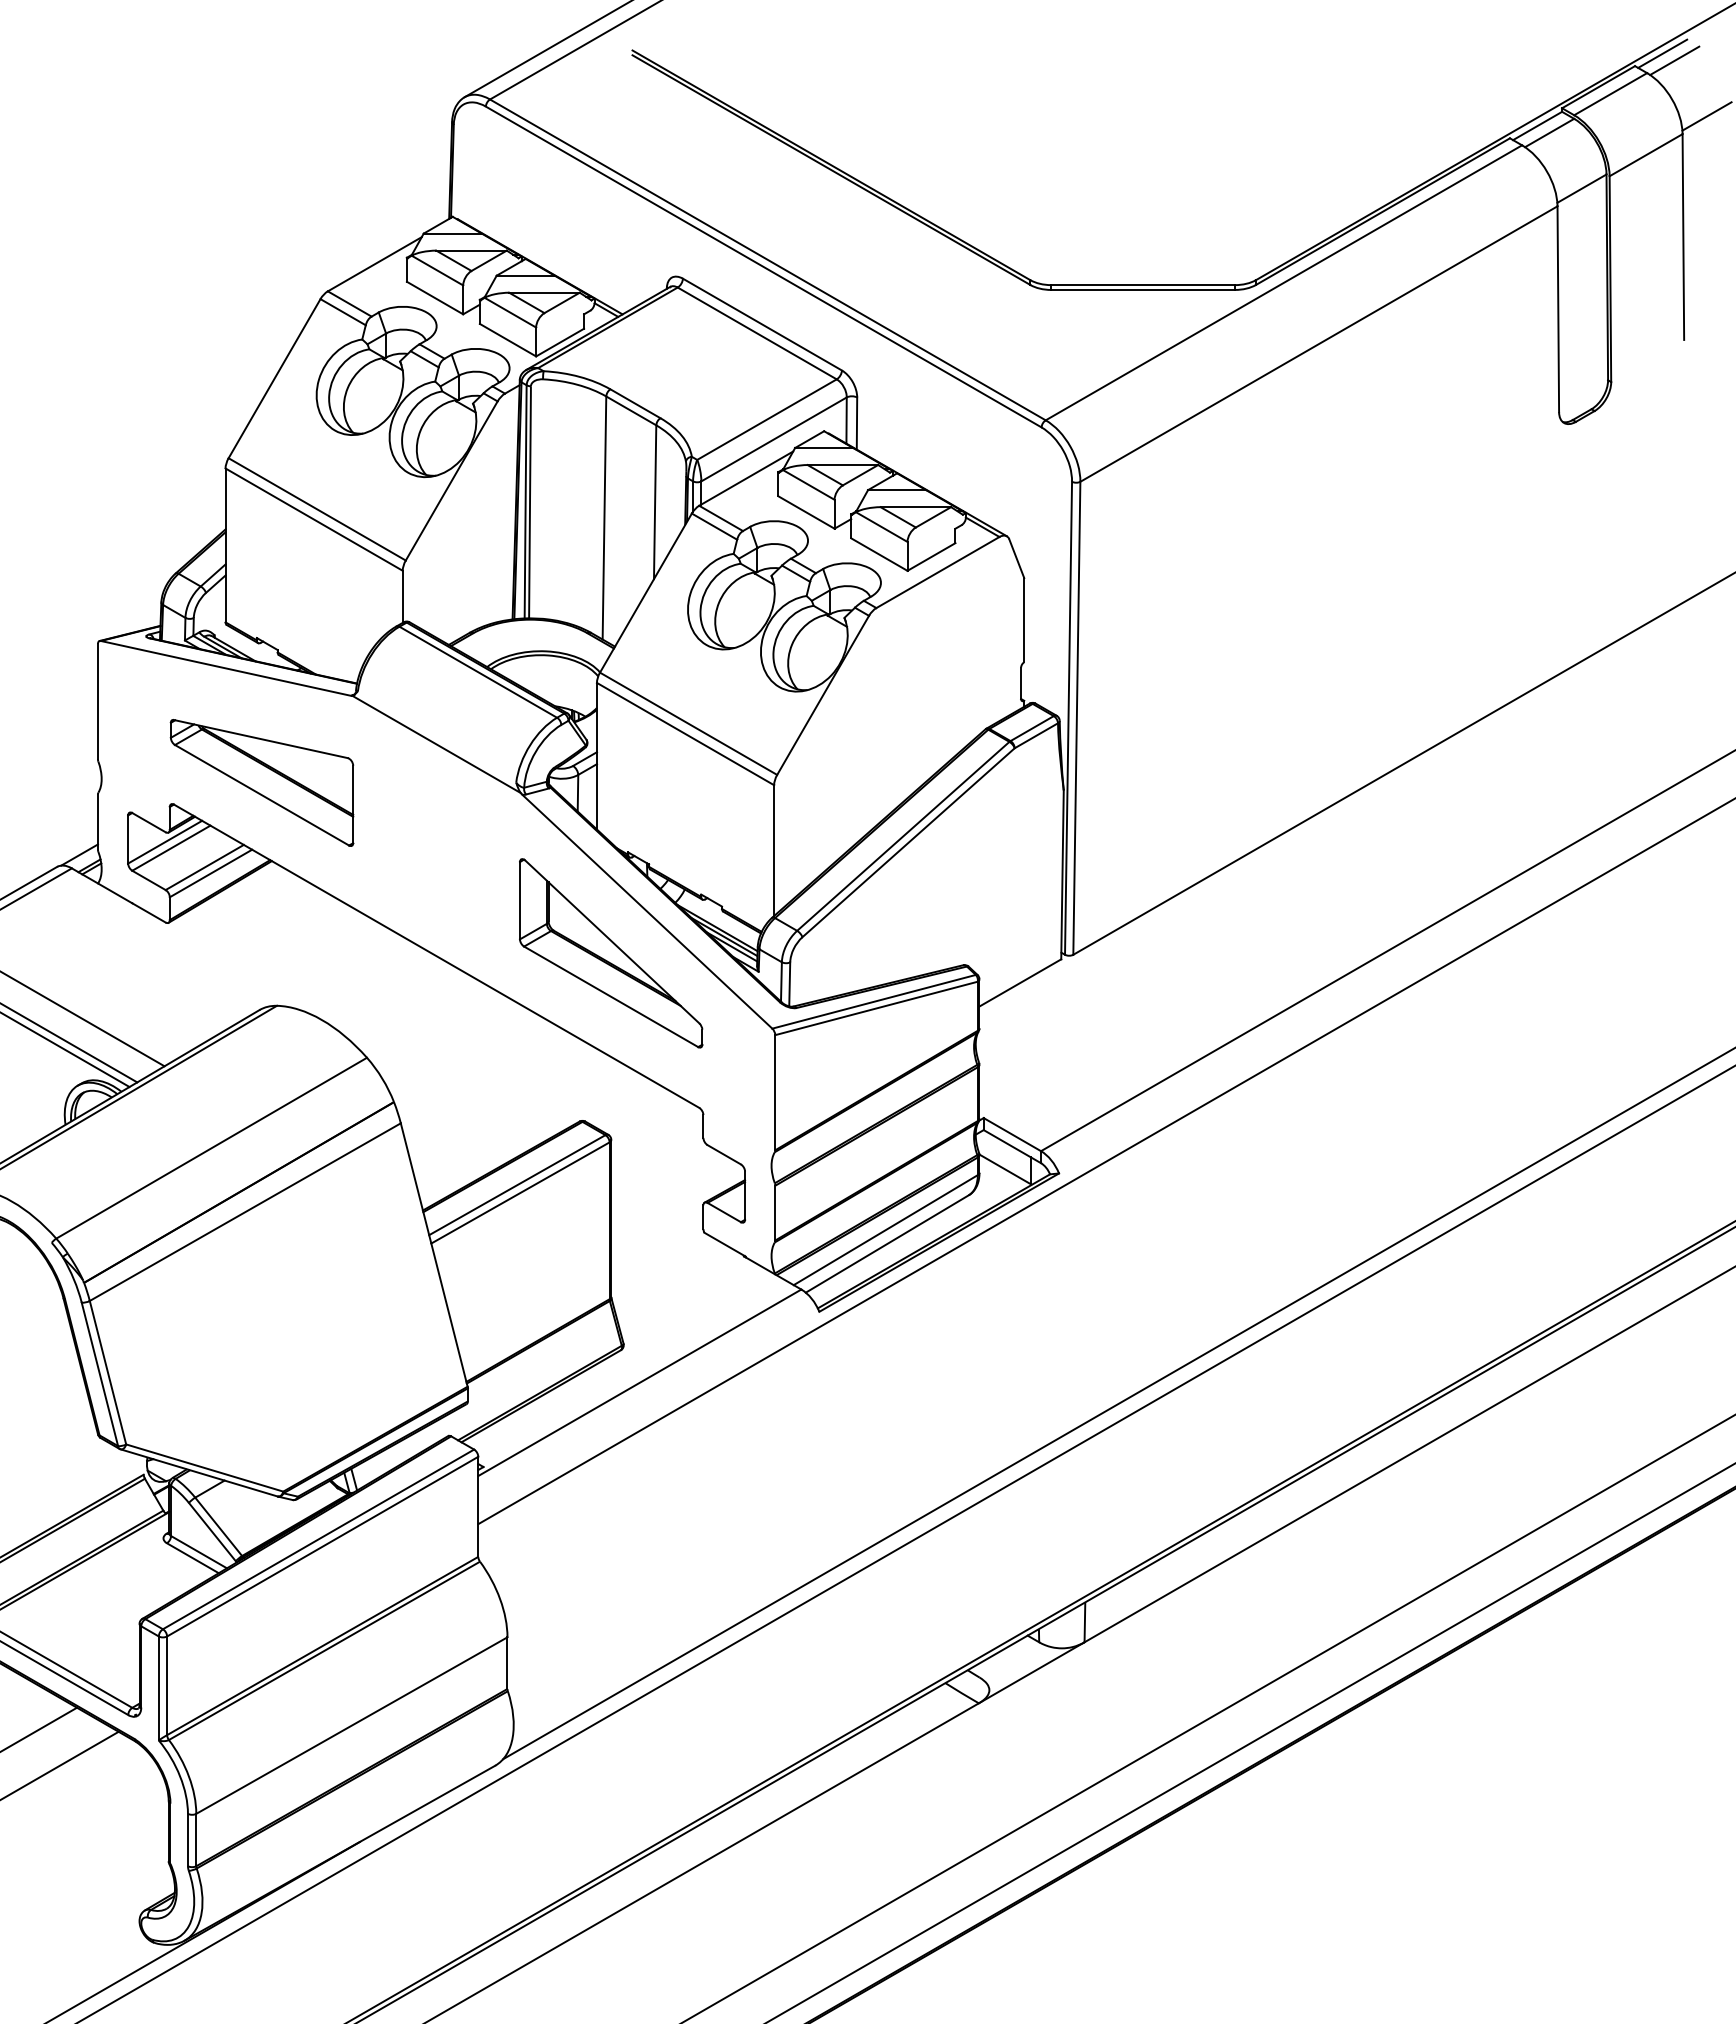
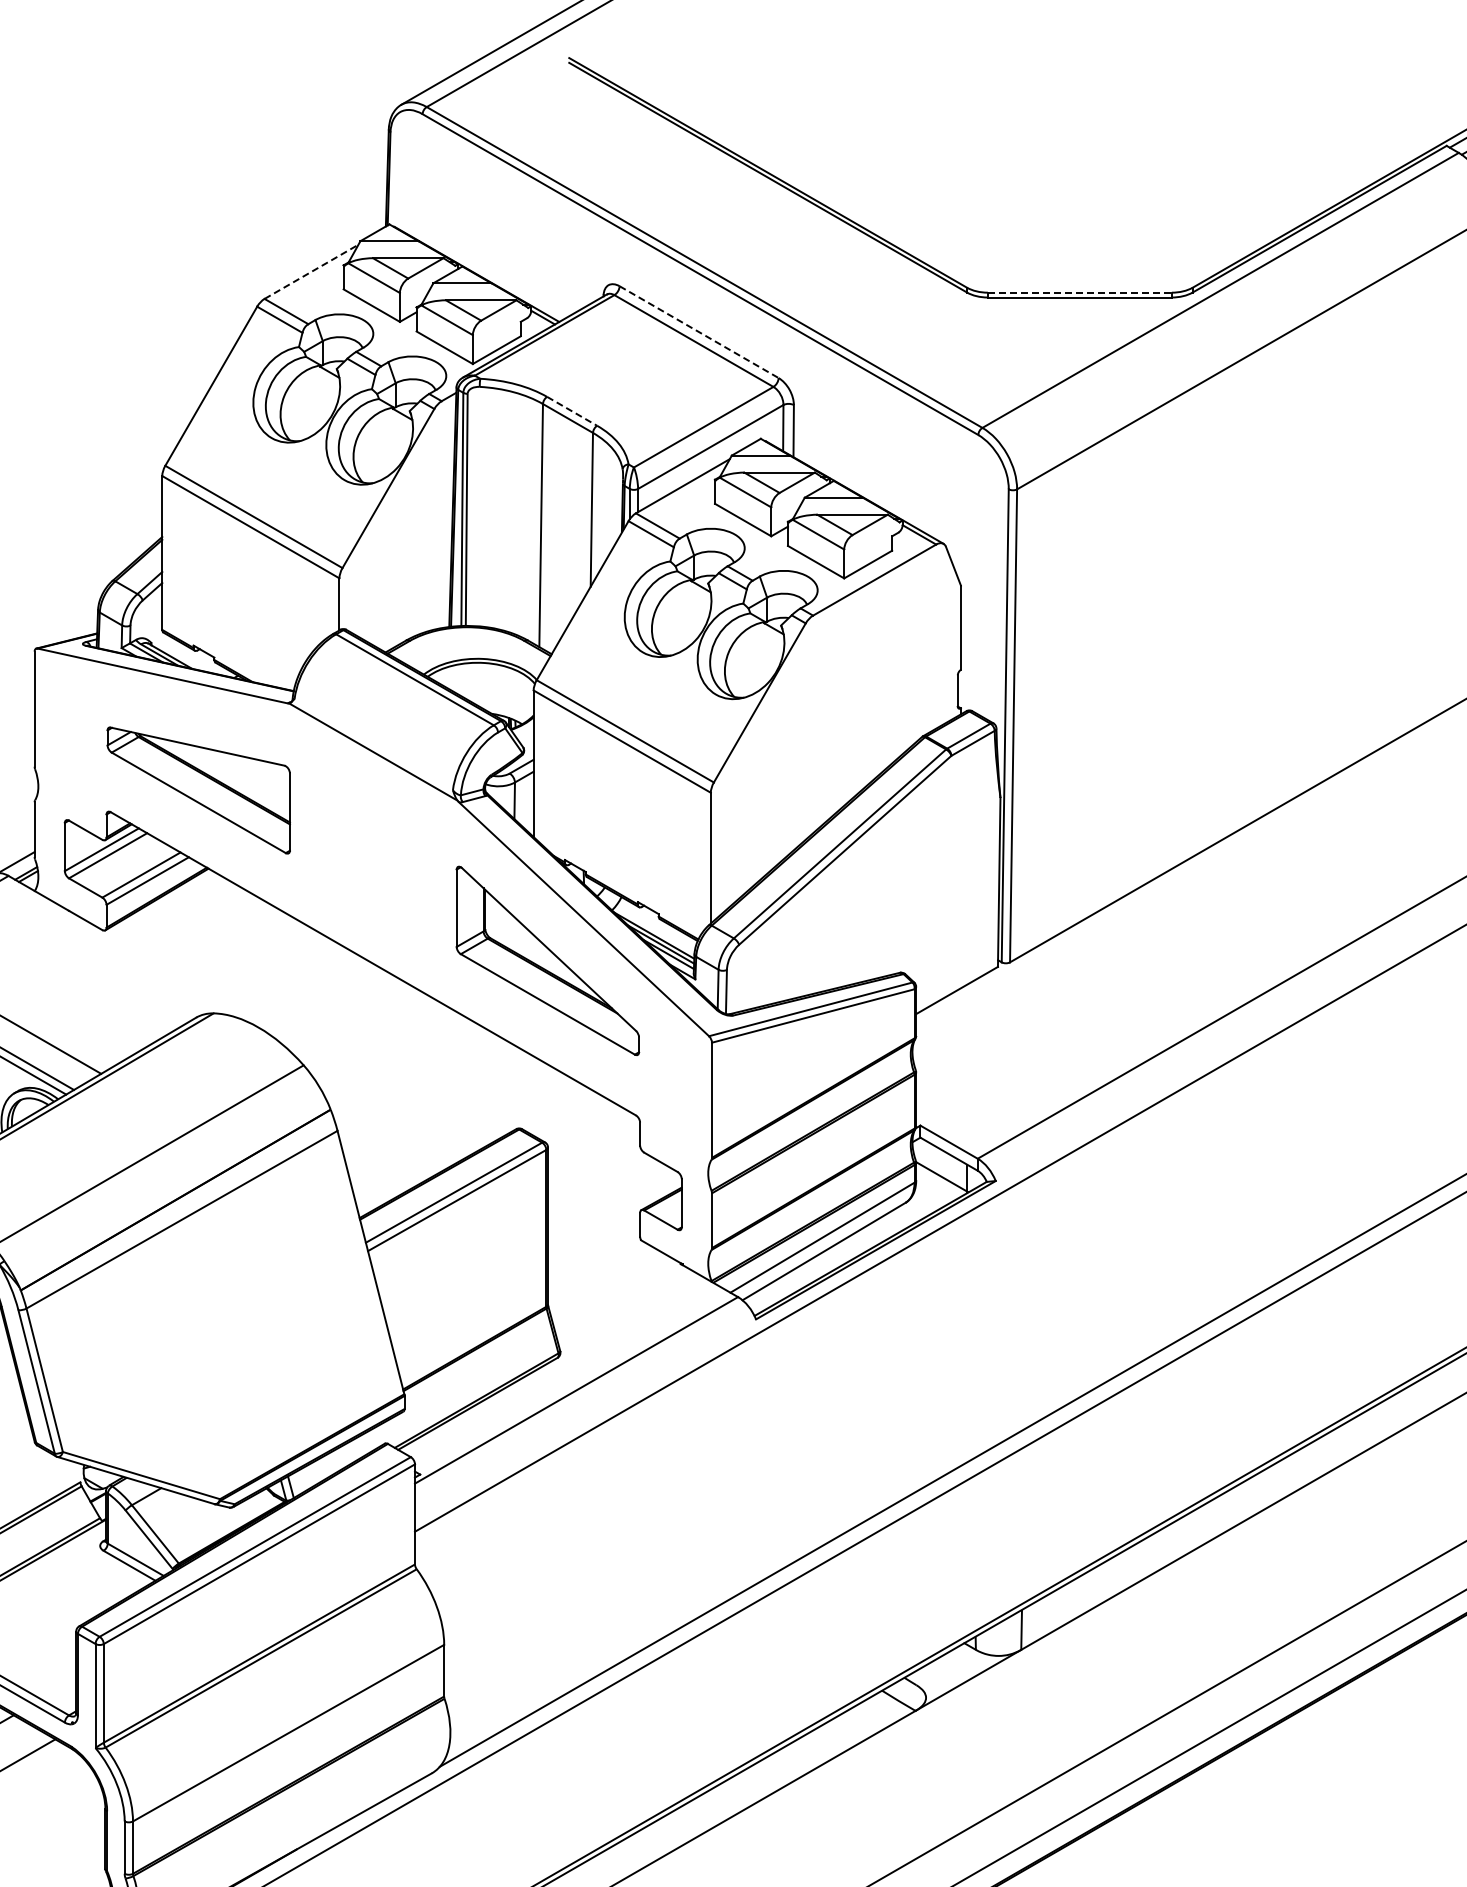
line: (375, 264) -> (312, 272), solid -> dashed
line: (1143, 285) -> (1080, 293), solid -> dashed
line: (762, 324) -> (699, 332), solid -> dashed
line: (635, 403) -> (572, 411), solid -> dashed

